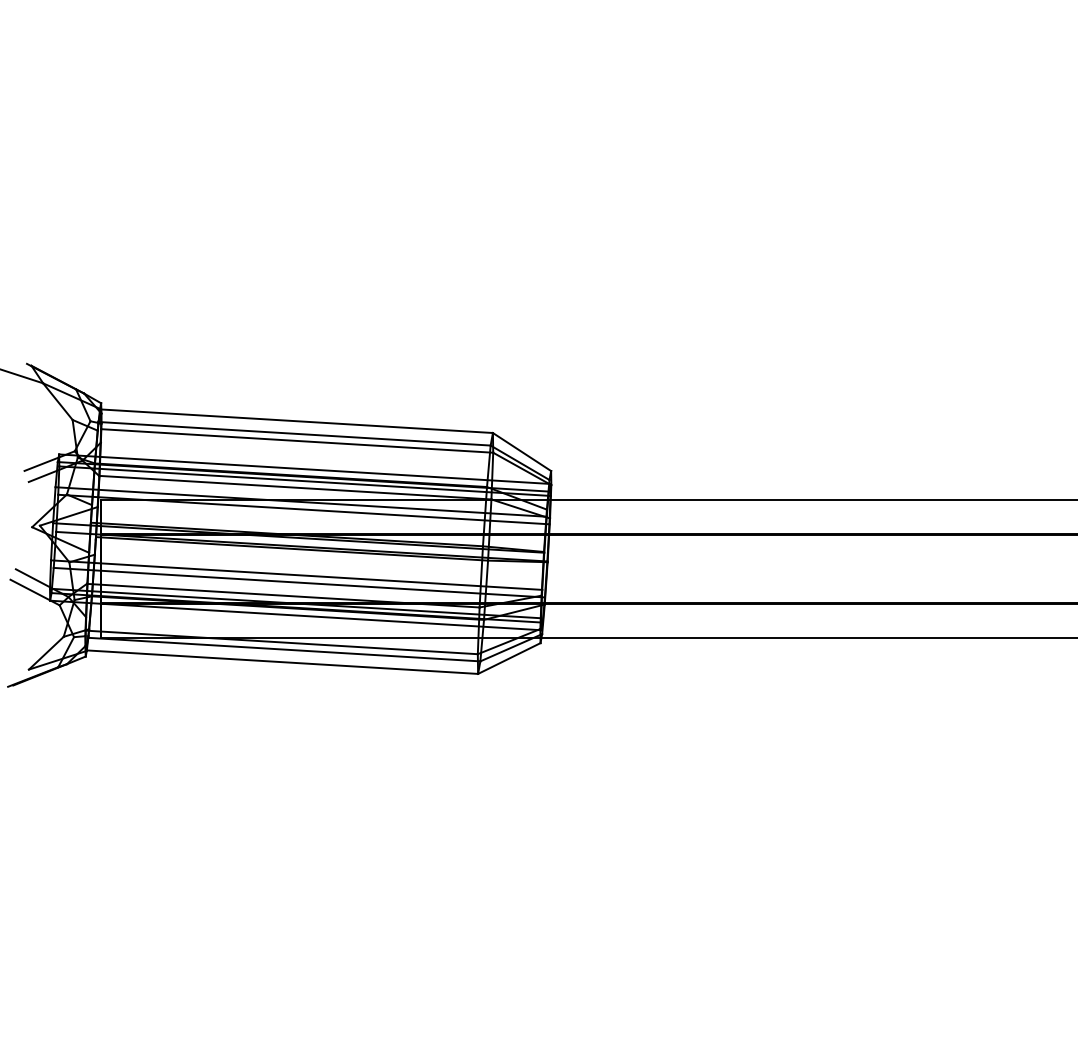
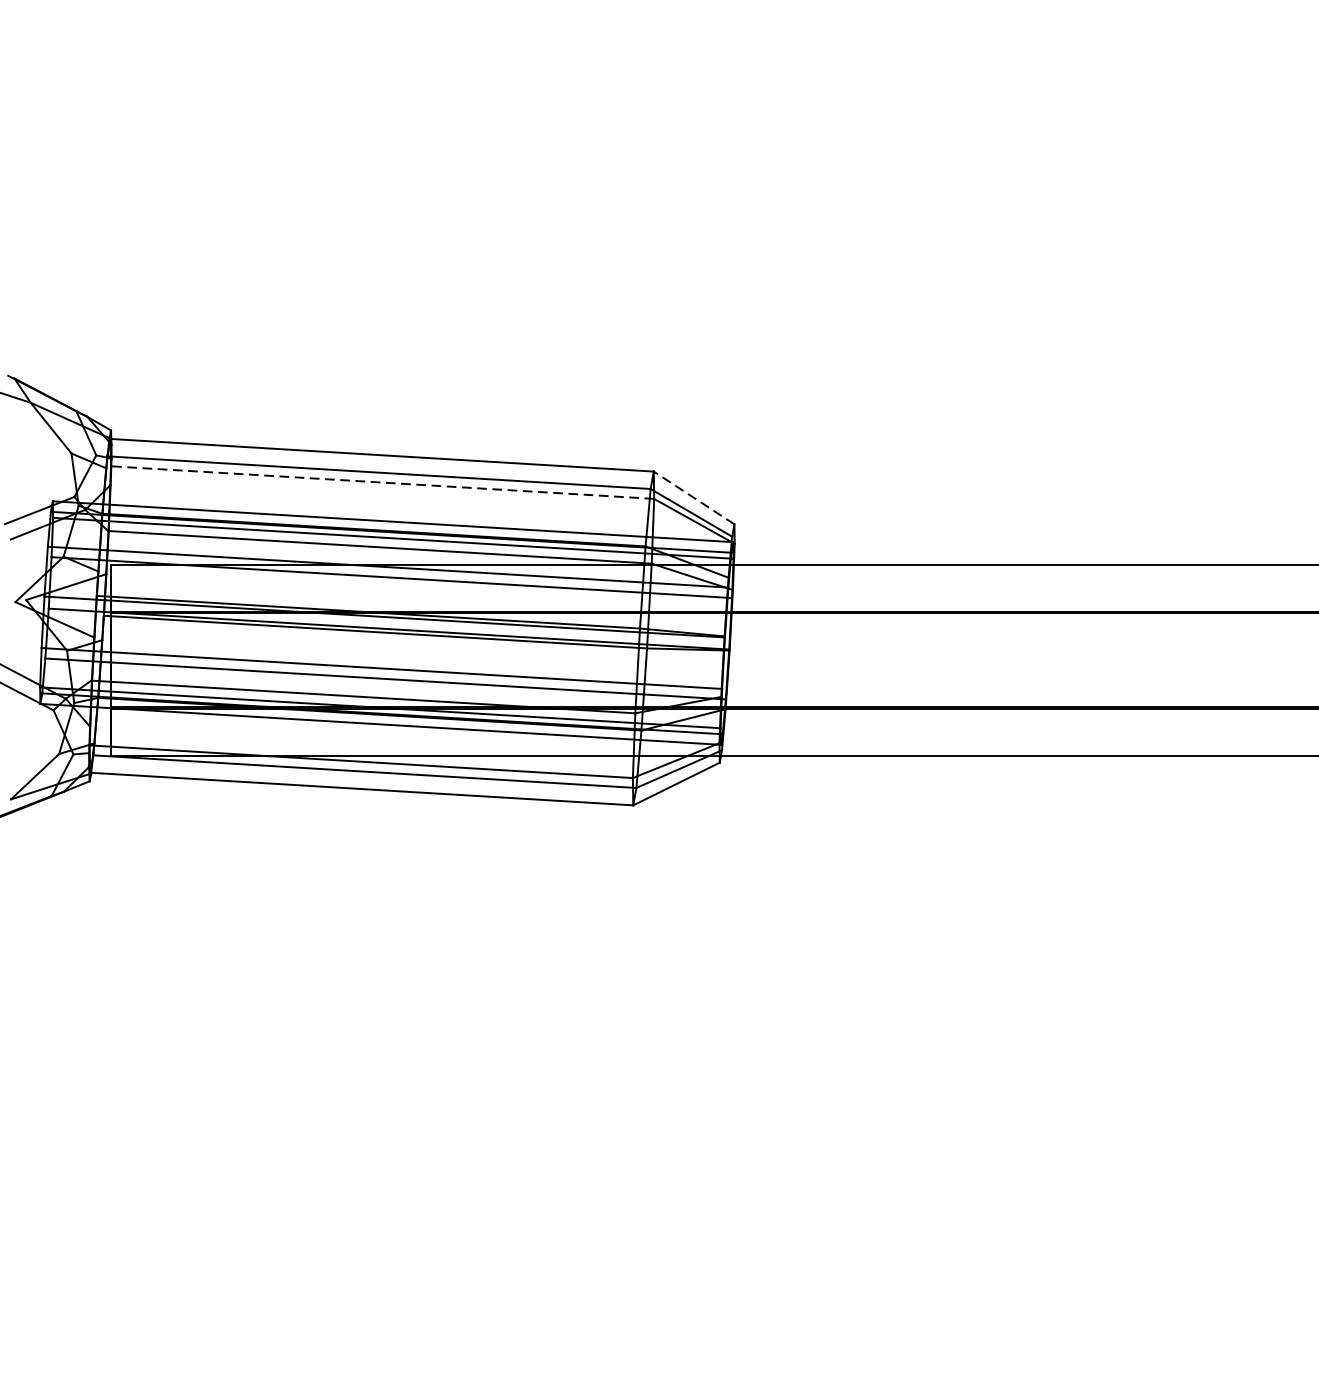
line: (296, 440) -> (381, 481), solid -> dashed
line: (522, 452) -> (694, 498), solid -> dashed

